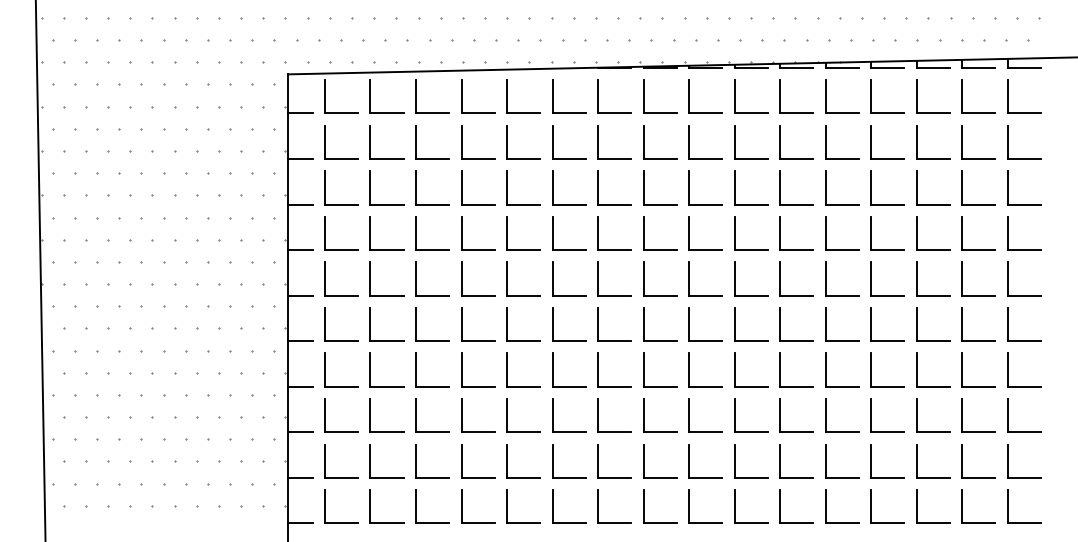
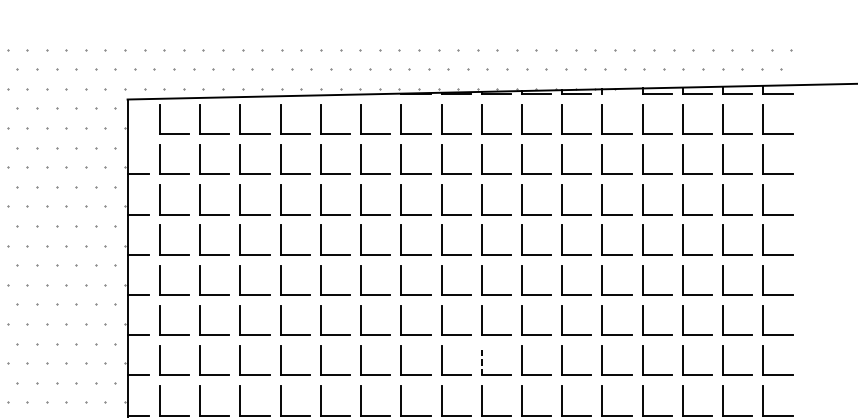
line: (841, 67) -> (616, 93), removed
line: (300, 113) -> (138, 134), removed
line: (689, 370) -> (482, 361), solid -> dashed

